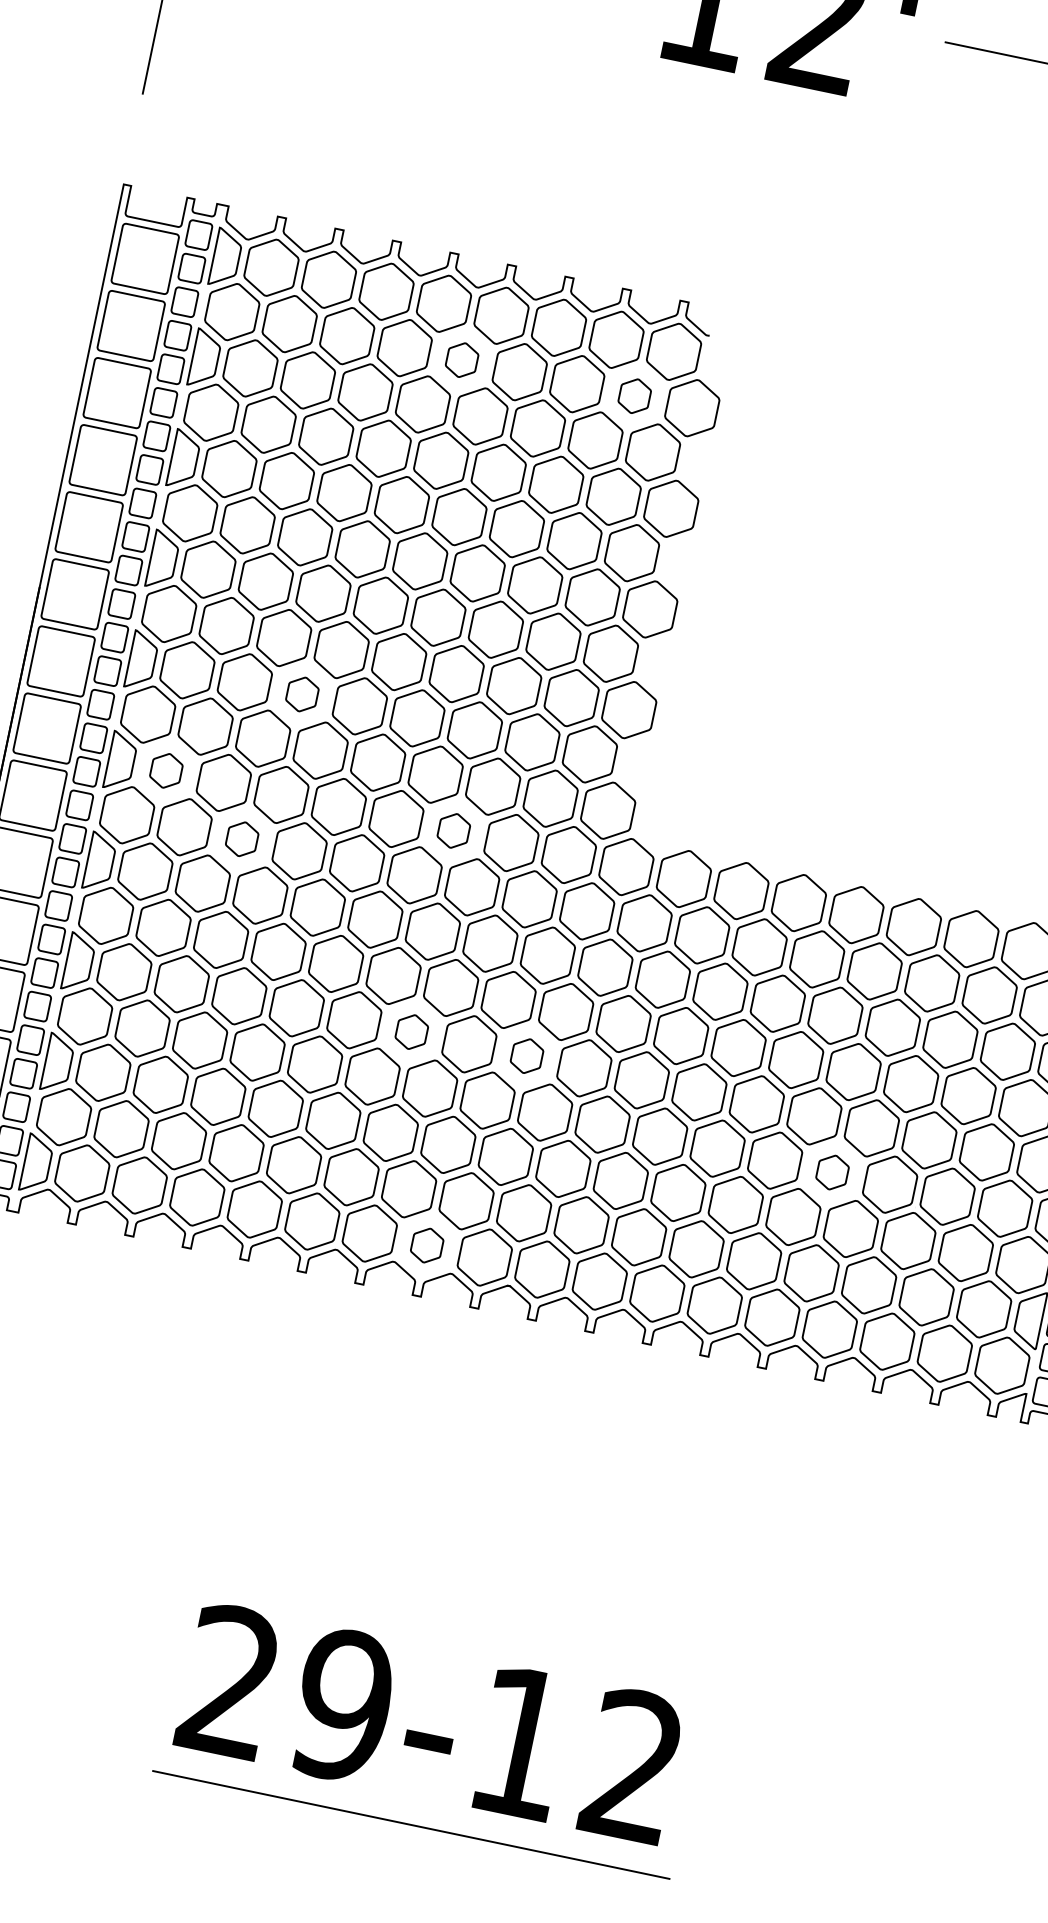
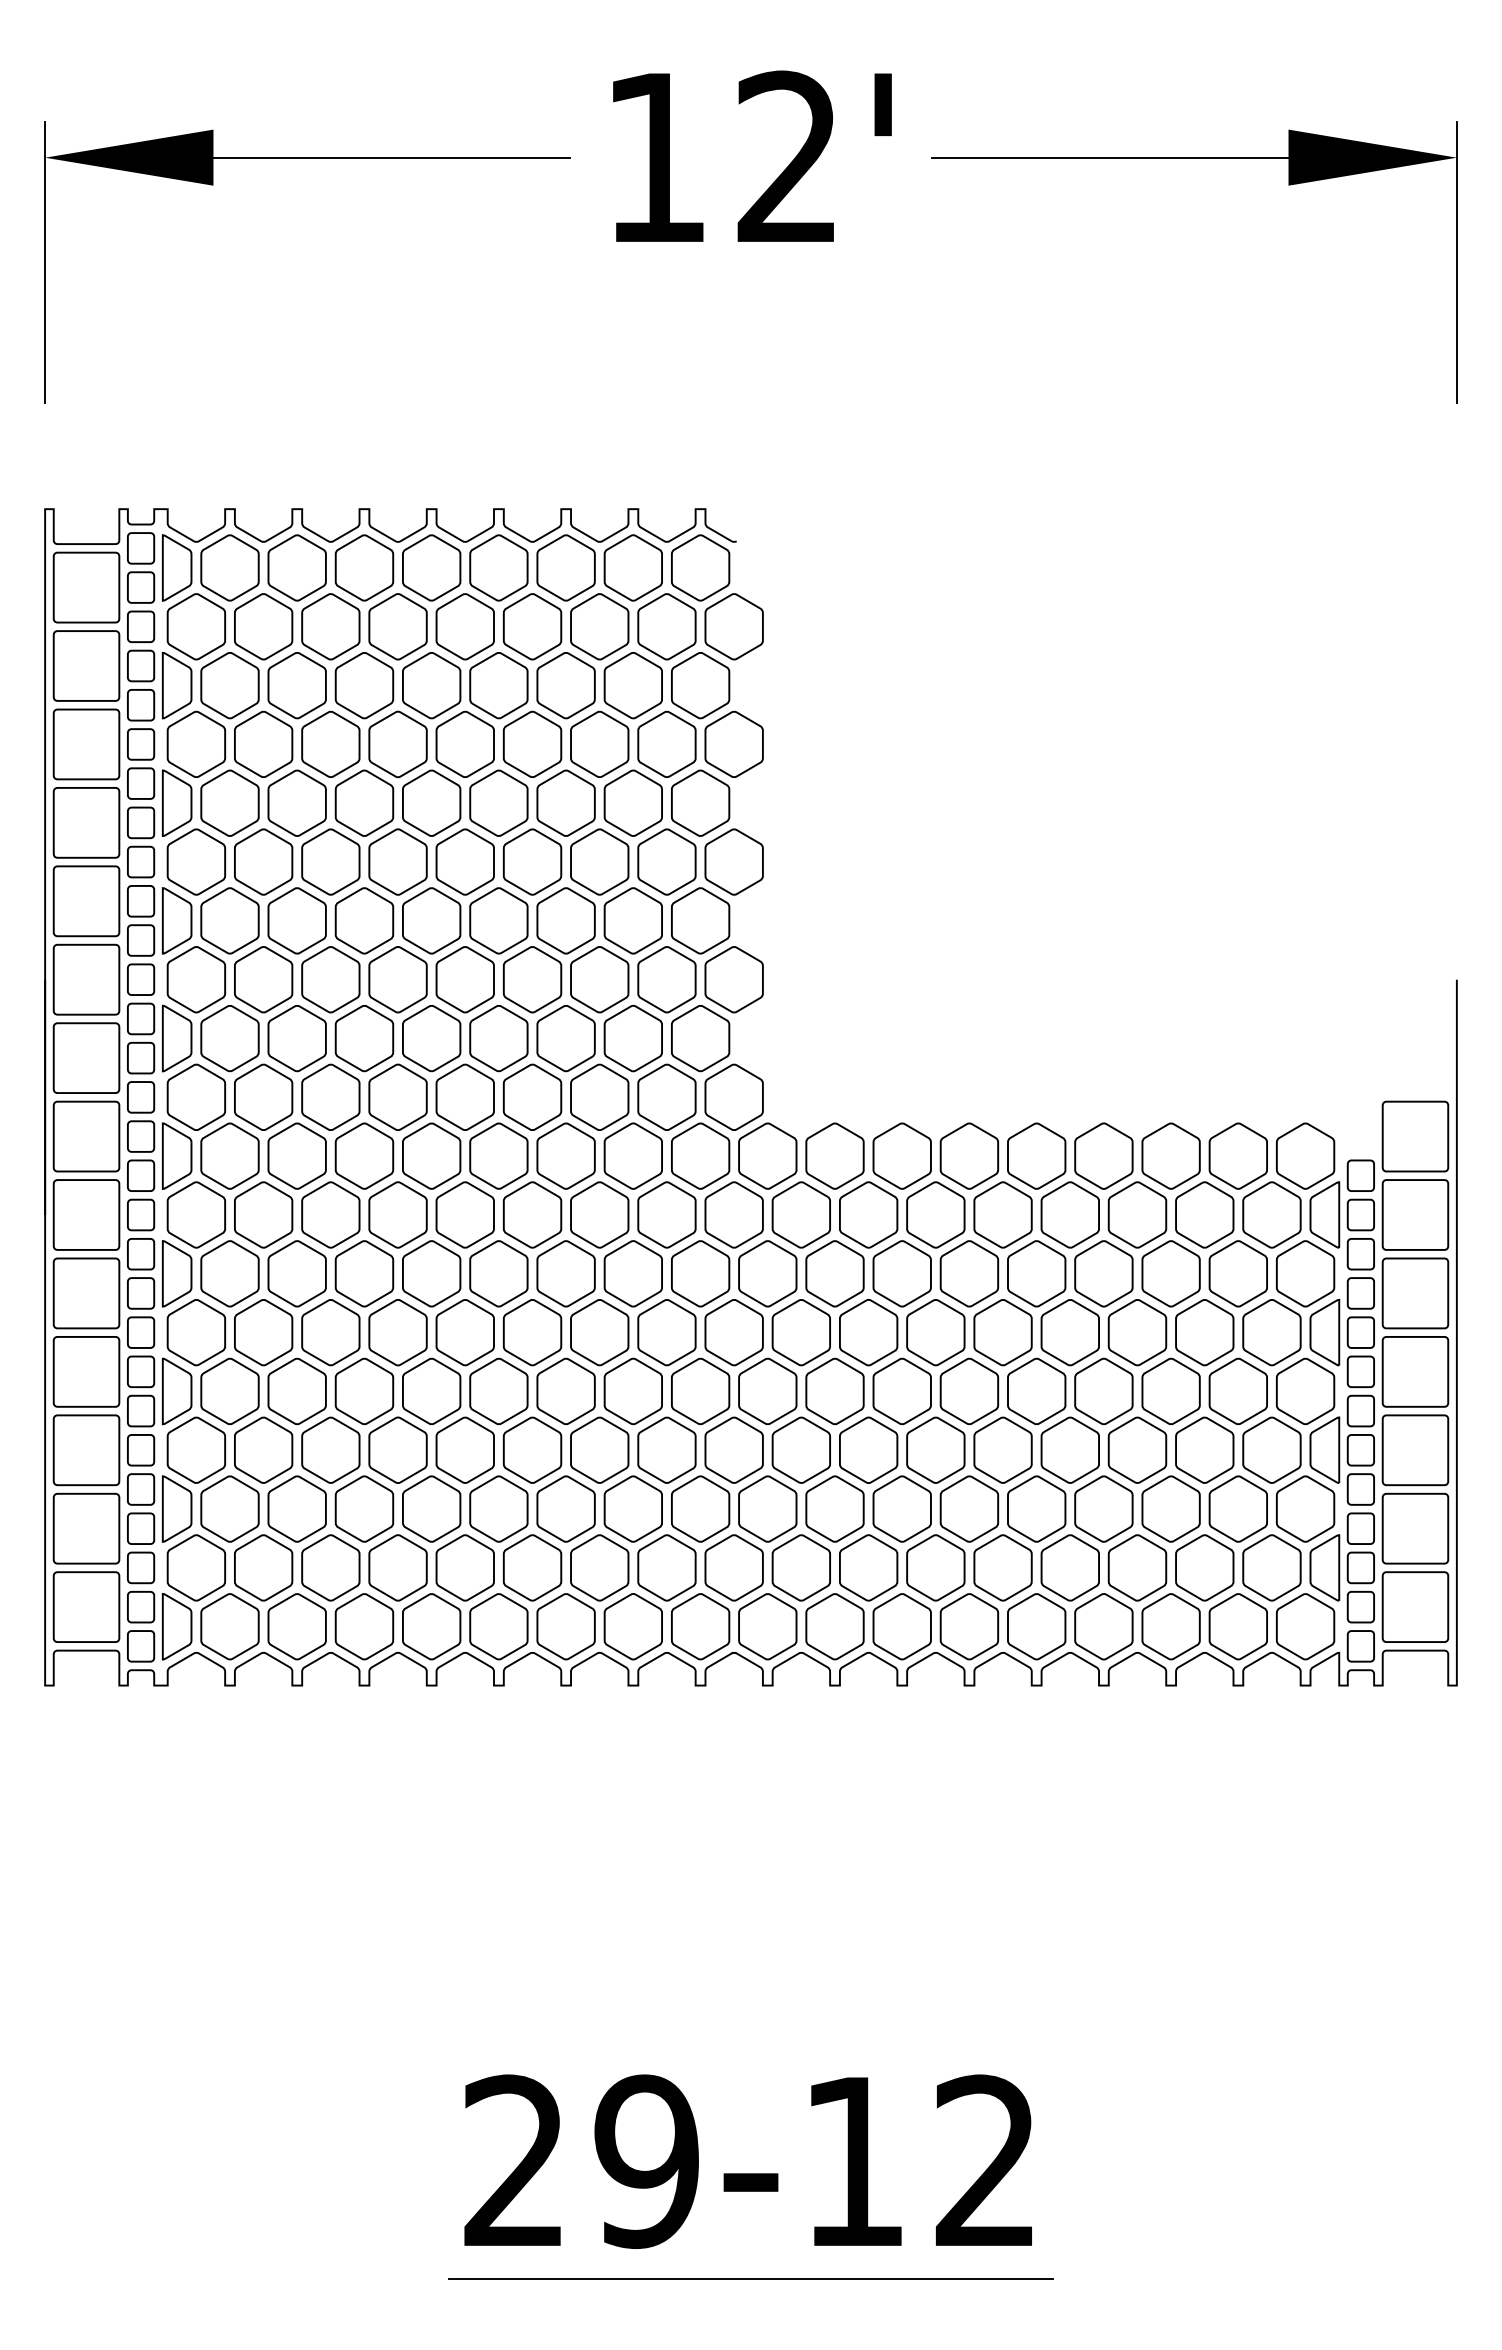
part: (461, 359) -> (464, 626), size x1.67
part: (634, 395) -> (666, 626), size x1.67
part: (302, 694) -> (364, 1038), size x1.67
part: (166, 770) -> (229, 1155), size x1.67
part: (453, 830) -> (565, 1155), size x1.67
part: (241, 838) -> (330, 1214), size x1.67
part: (411, 1031) -> (565, 1390), size x1.67
part: (526, 1055) -> (700, 1390), size x1.67
part: (832, 1171) -> (1069, 1449), size x1.67
part: (426, 1245) -> (632, 1626), size x1.67

